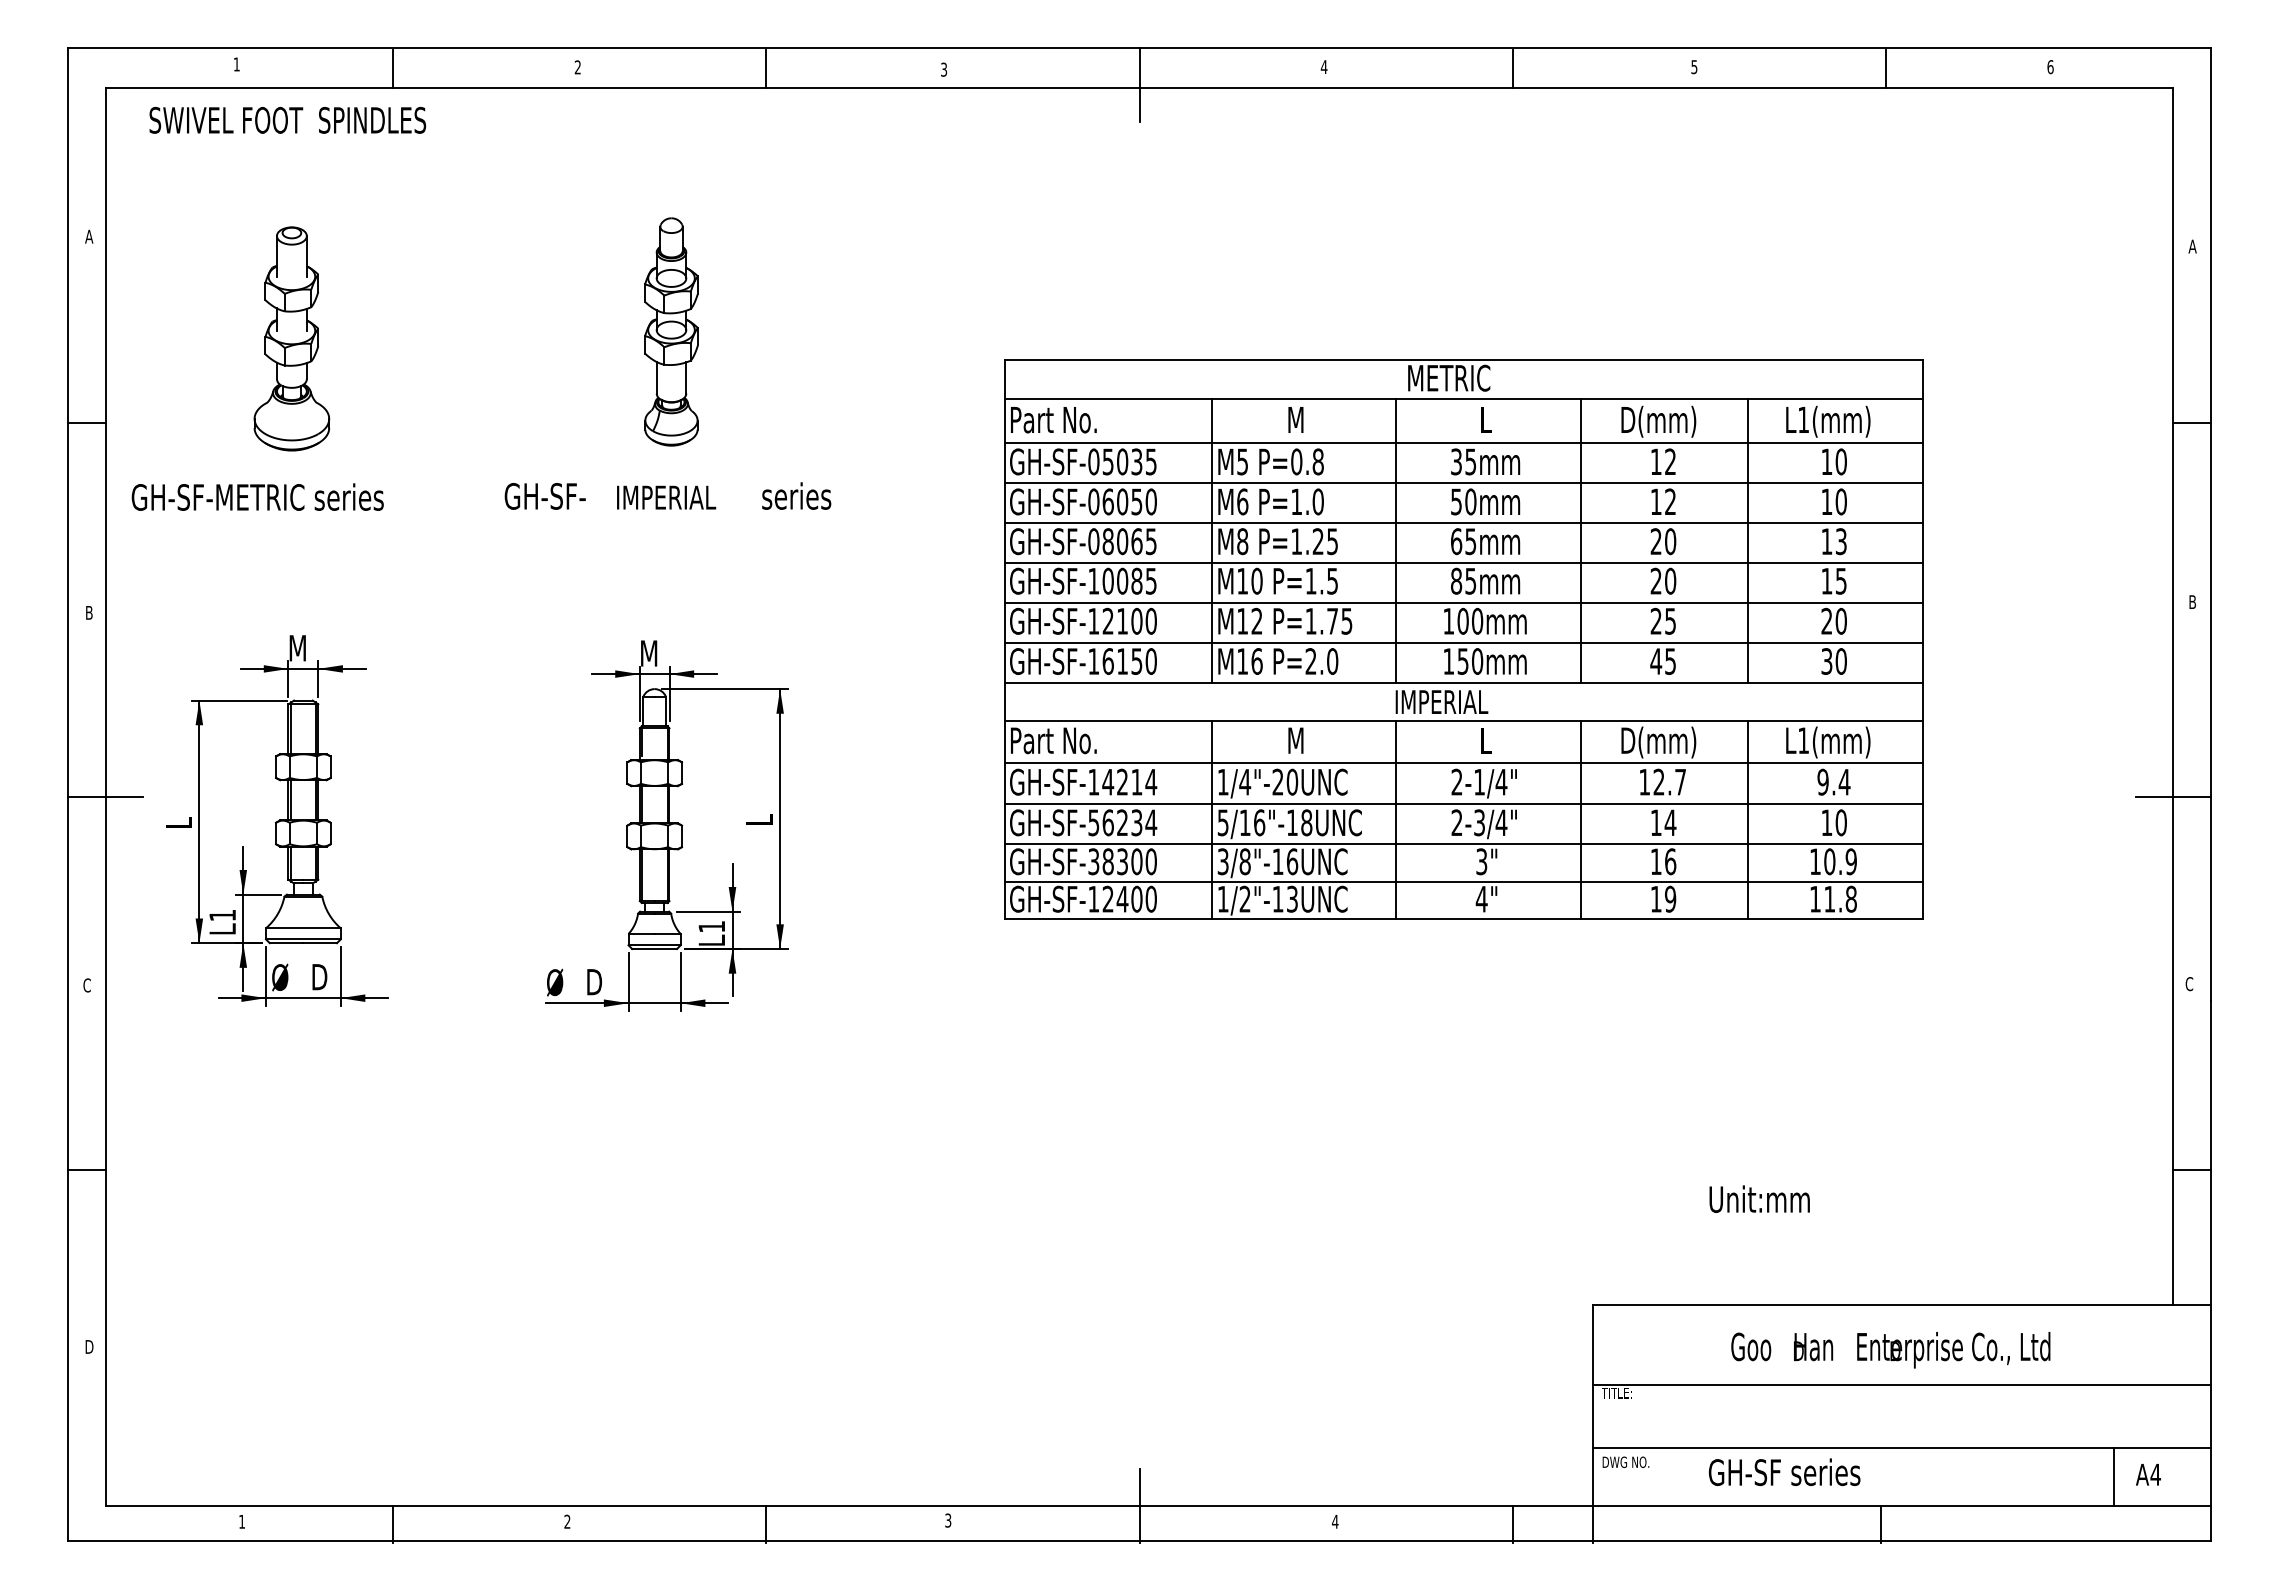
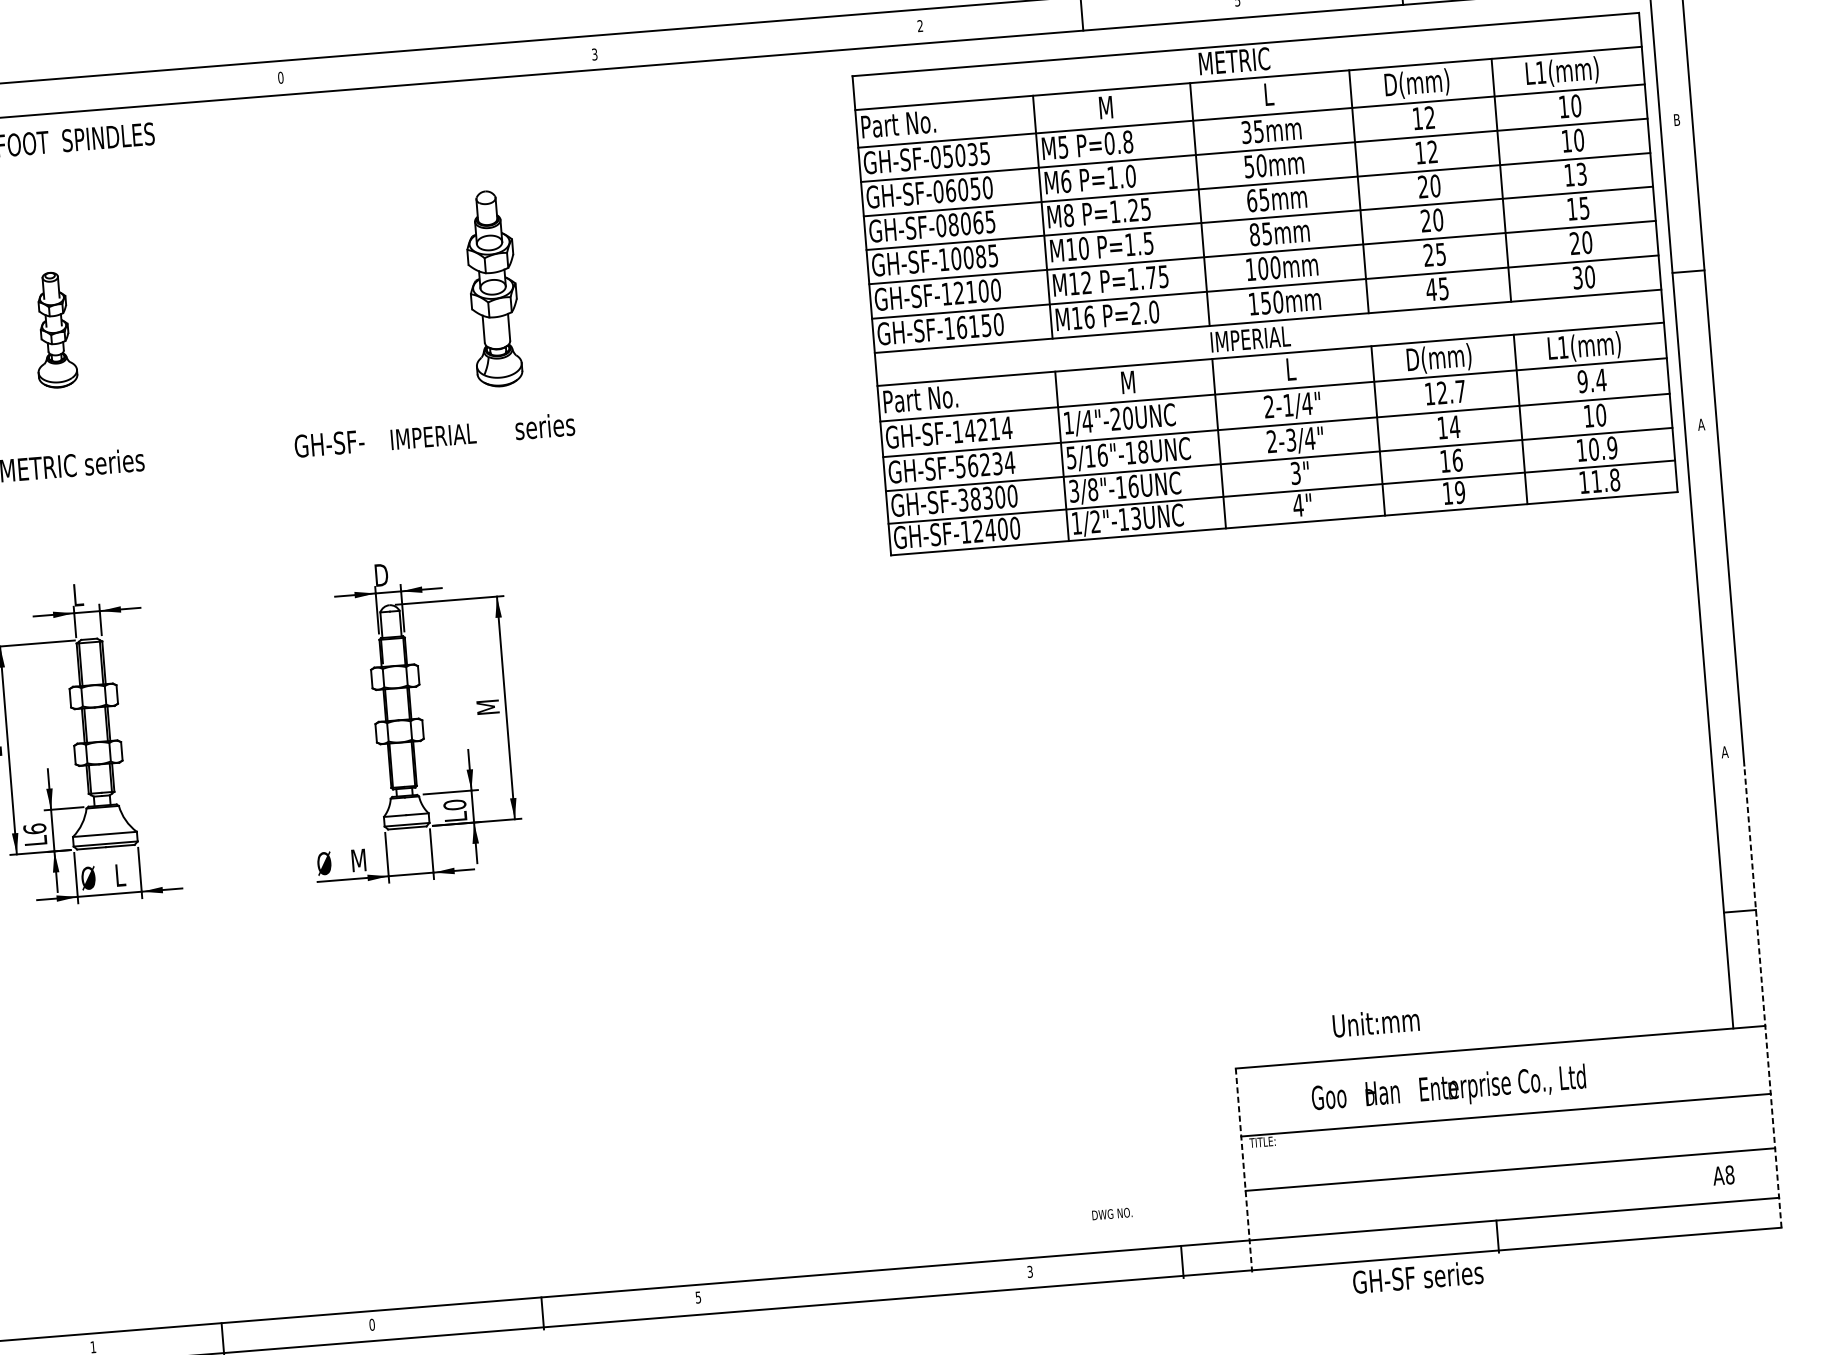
text: (1323, 66) -> (919, 25), 4 -> 2
text: (577, 67) -> (280, 77), 2 -> 0
line: (393, 68) -> (122, 91), removed
line: (766, 68) -> (442, 65), removed
line: (1139, 84) -> (763, 53), removed
text: (2192, 246) -> (1676, 119), A -> B
part: (671, 331) -> (493, 288), moved
part: (291, 338) -> (54, 329), size x0.6
text: (667, 495) -> (434, 434), moved
text: (2192, 601) -> (1701, 424), B -> A
part: (1463, 639) -> (1264, 284), moved
text: (297, 648) -> (80, 595), M -> L
text: (650, 653) -> (383, 575), M -> D
line: (2172, 796) -> (1697, 592), removed
text: (759, 816) -> (488, 707), L -> M
text: (222, 915) -> (34, 829), L1 -> L6
text: (711, 926) -> (454, 804), L1 -> L0
text: (319, 977) -> (122, 875), D -> L
text: (596, 982) -> (359, 860), D -> M
text: (2189, 984) -> (1725, 752), C -> A
text: (1759, 1198) -> (1375, 1022), moved
line: (2210, 1271) -> (1762, 997), solid -> dashed
text: (1890, 1350) -> (1448, 1090), moved
line: (1592, 1424) -> (1243, 1170), solid -> dashed
text: (1625, 1461) -> (1111, 1213), moved
text: (1784, 1471) -> (1417, 1276), moved
text: (2155, 1474) -> (1729, 1174), A4 -> A8
line: (2113, 1476) -> (1693, 1179), removed
line: (1139, 1505) -> (861, 1271), removed
text: (948, 1519) -> (698, 1296), 3 -> 5
text: (567, 1521) -> (372, 1324), 2 -> 0
text: (1335, 1521) -> (1030, 1271), 4 -> 3

